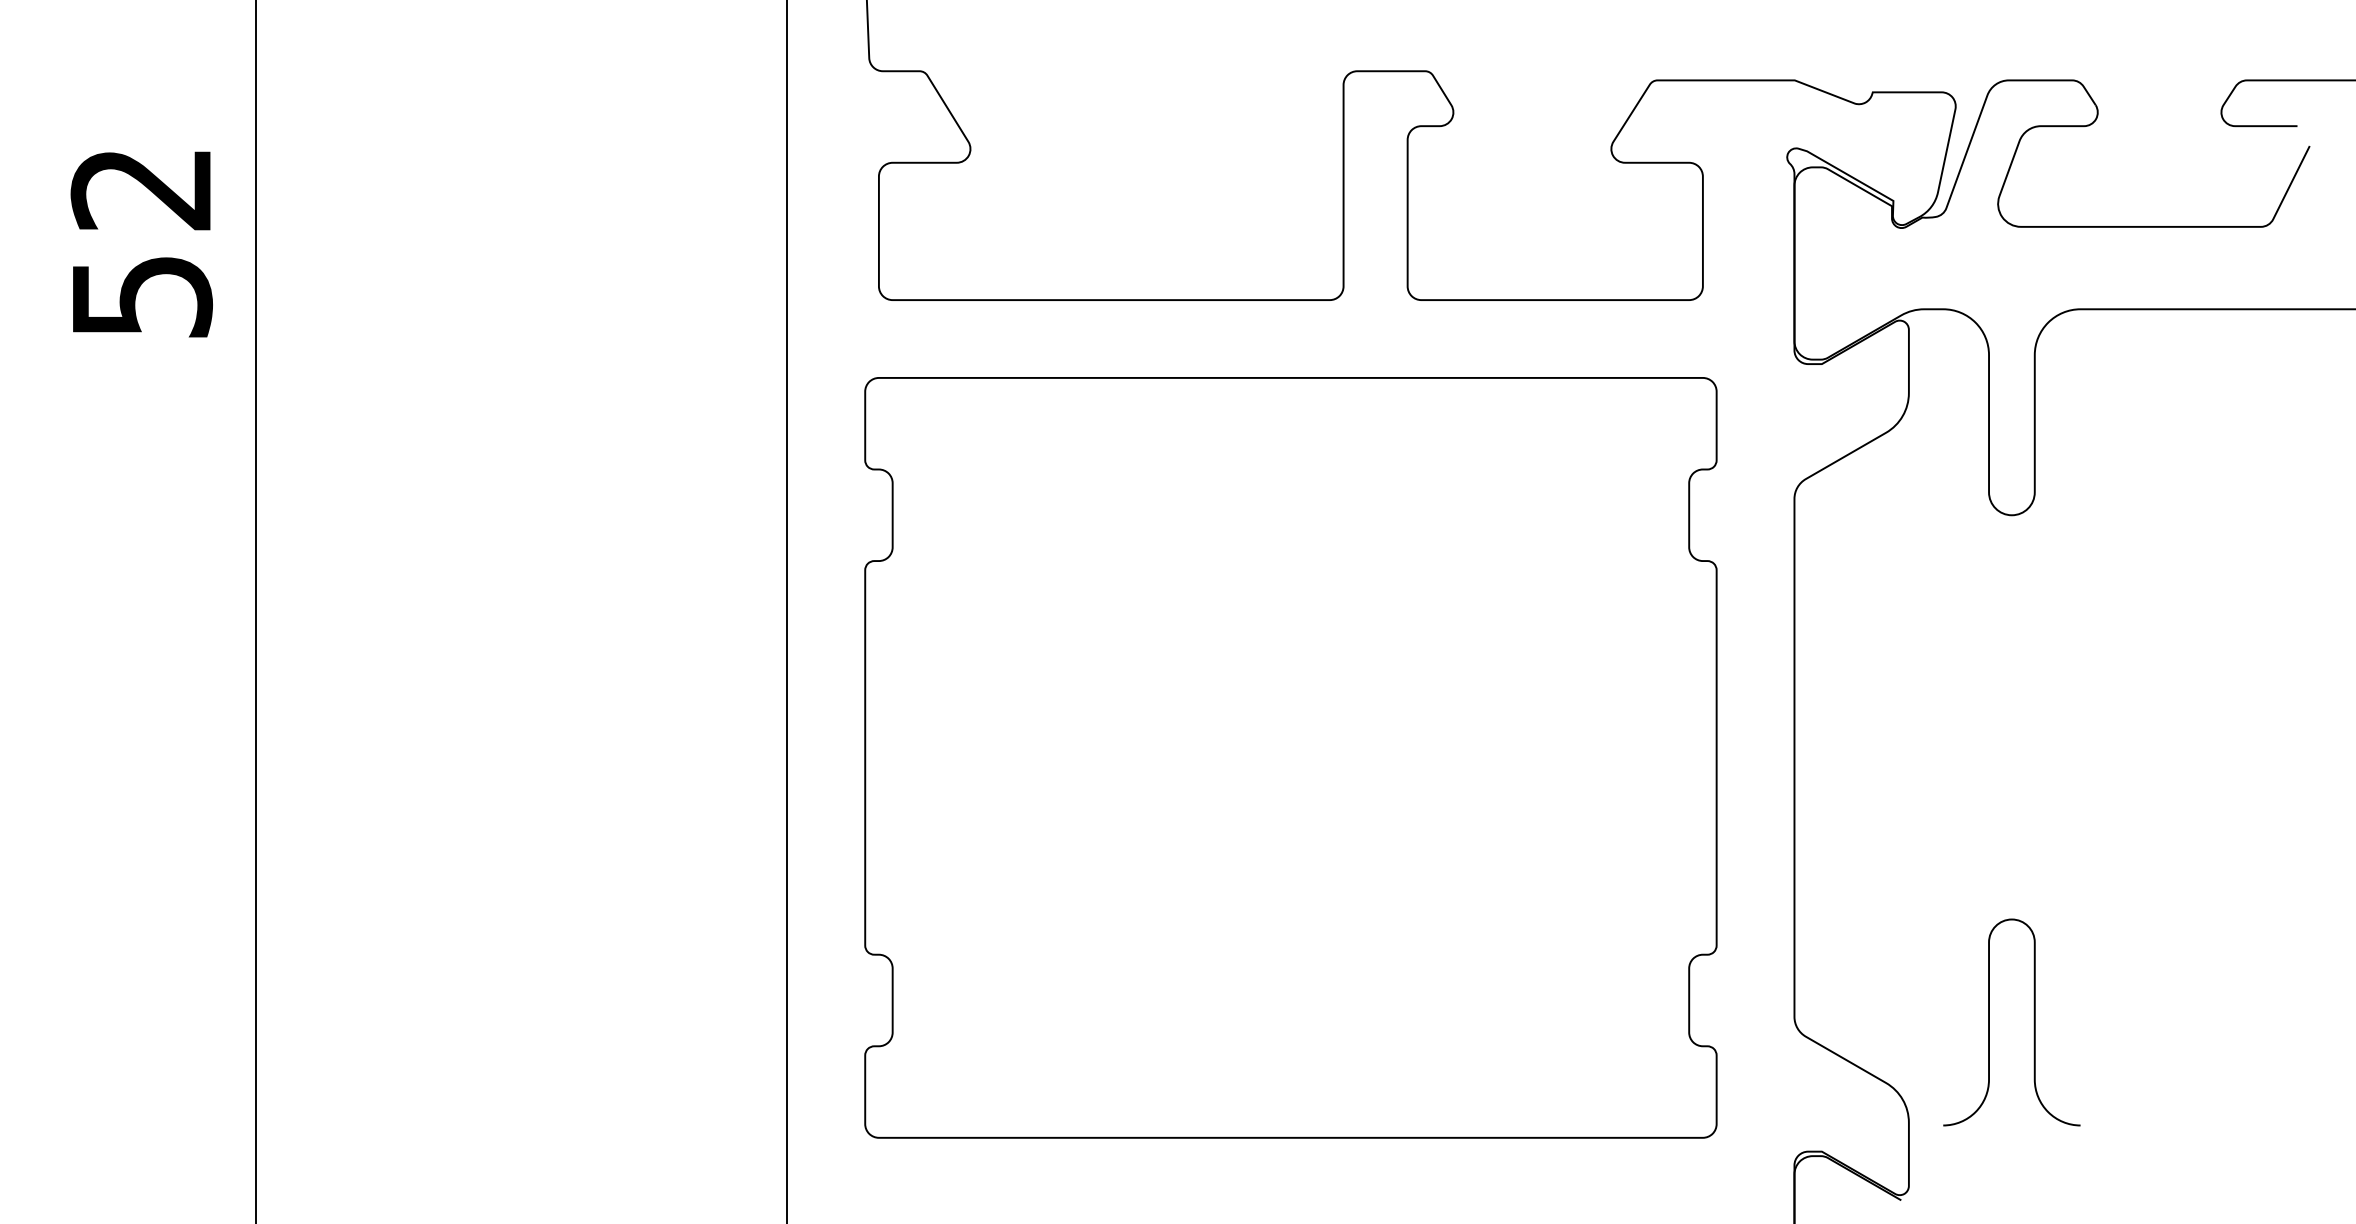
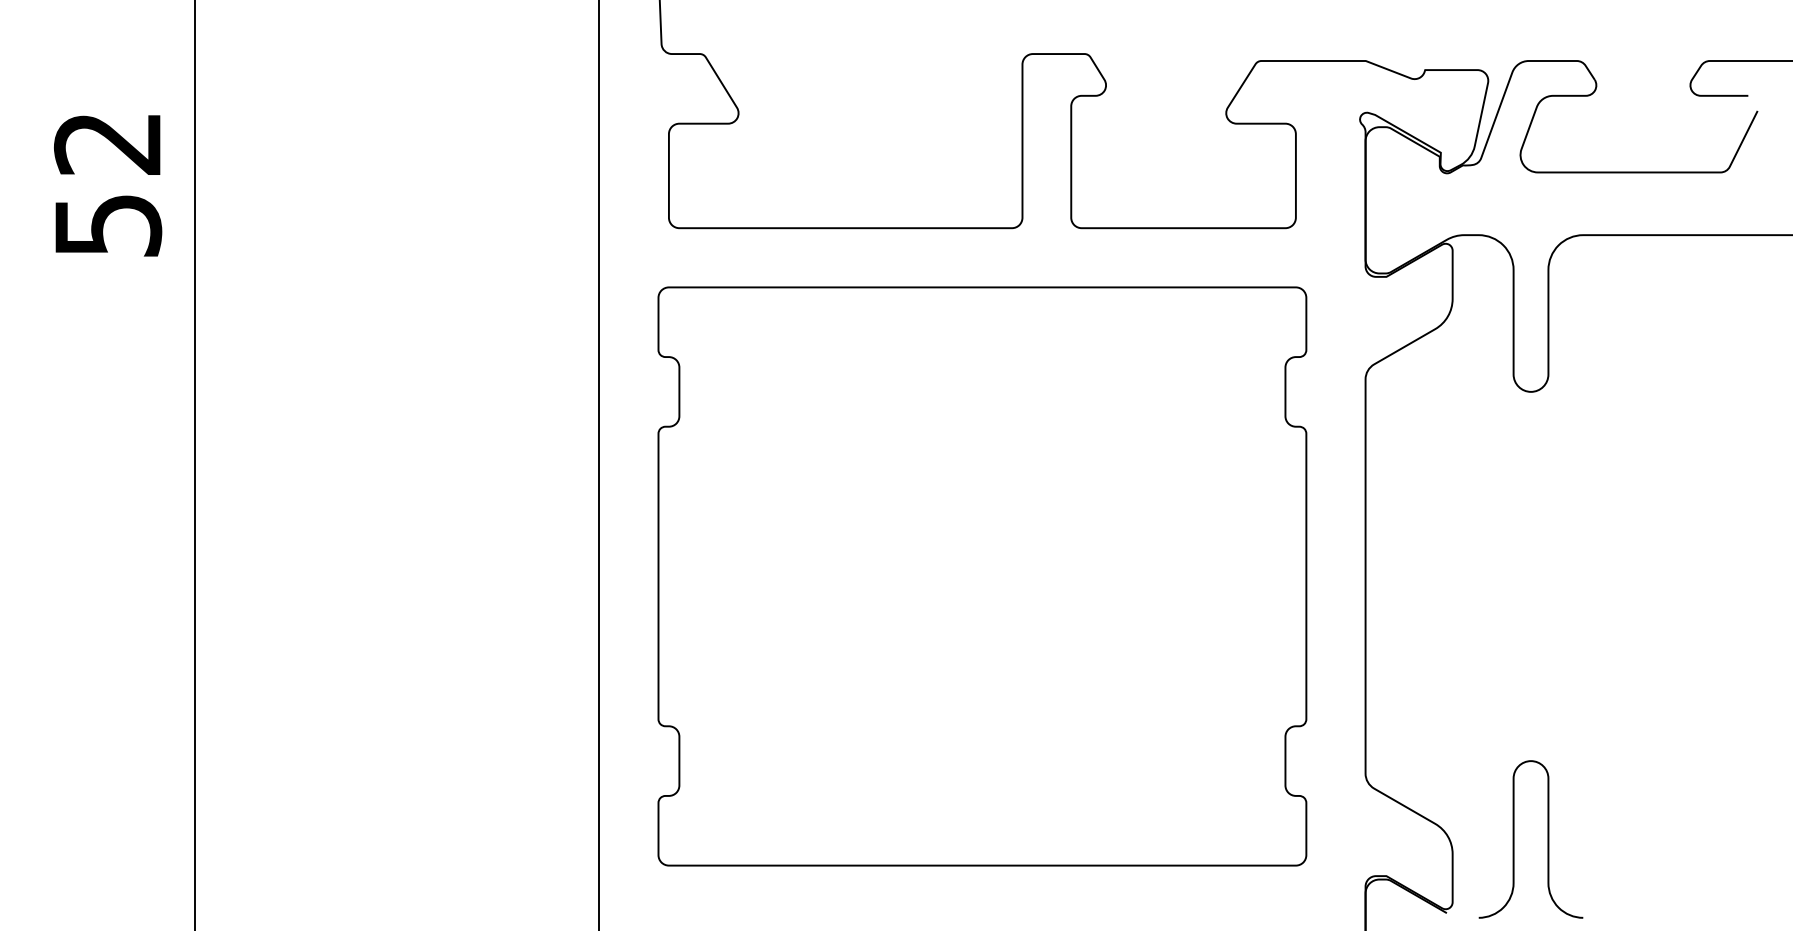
curve: (1989, 1022) -> (1513, 839), moved

